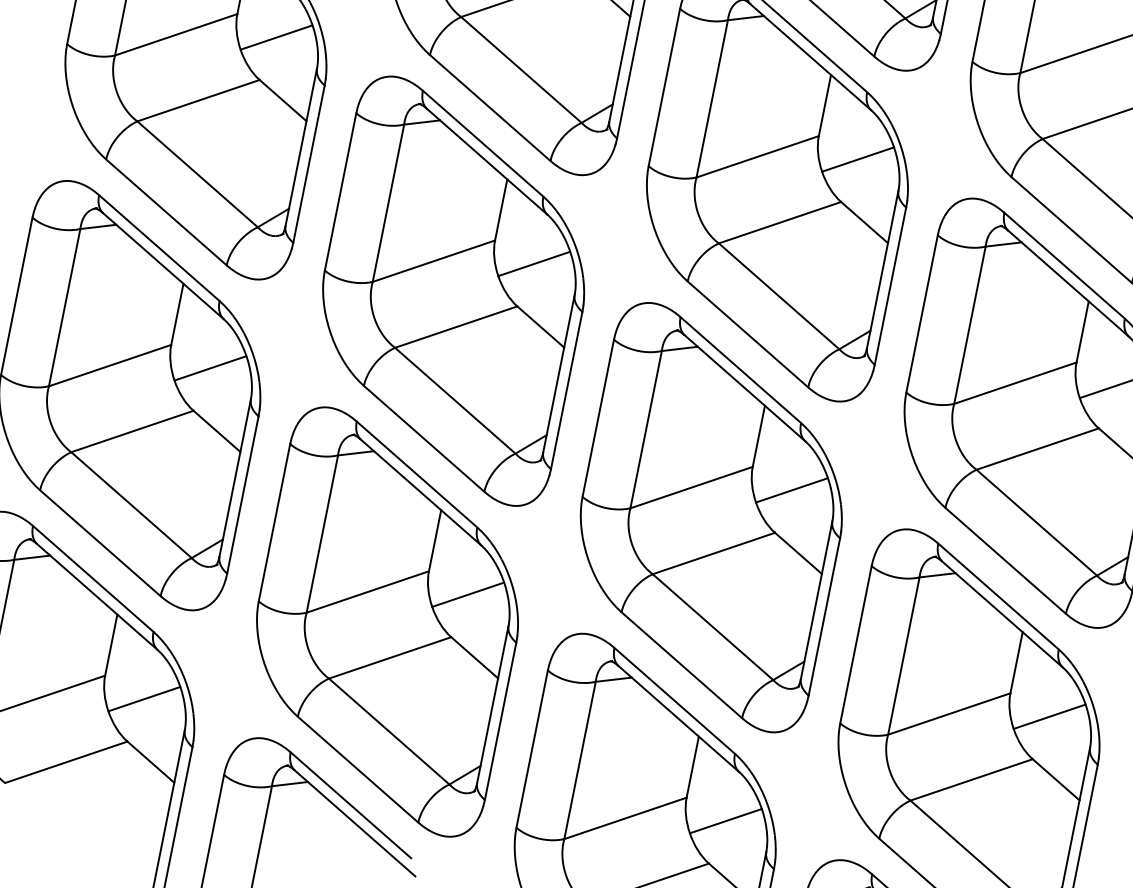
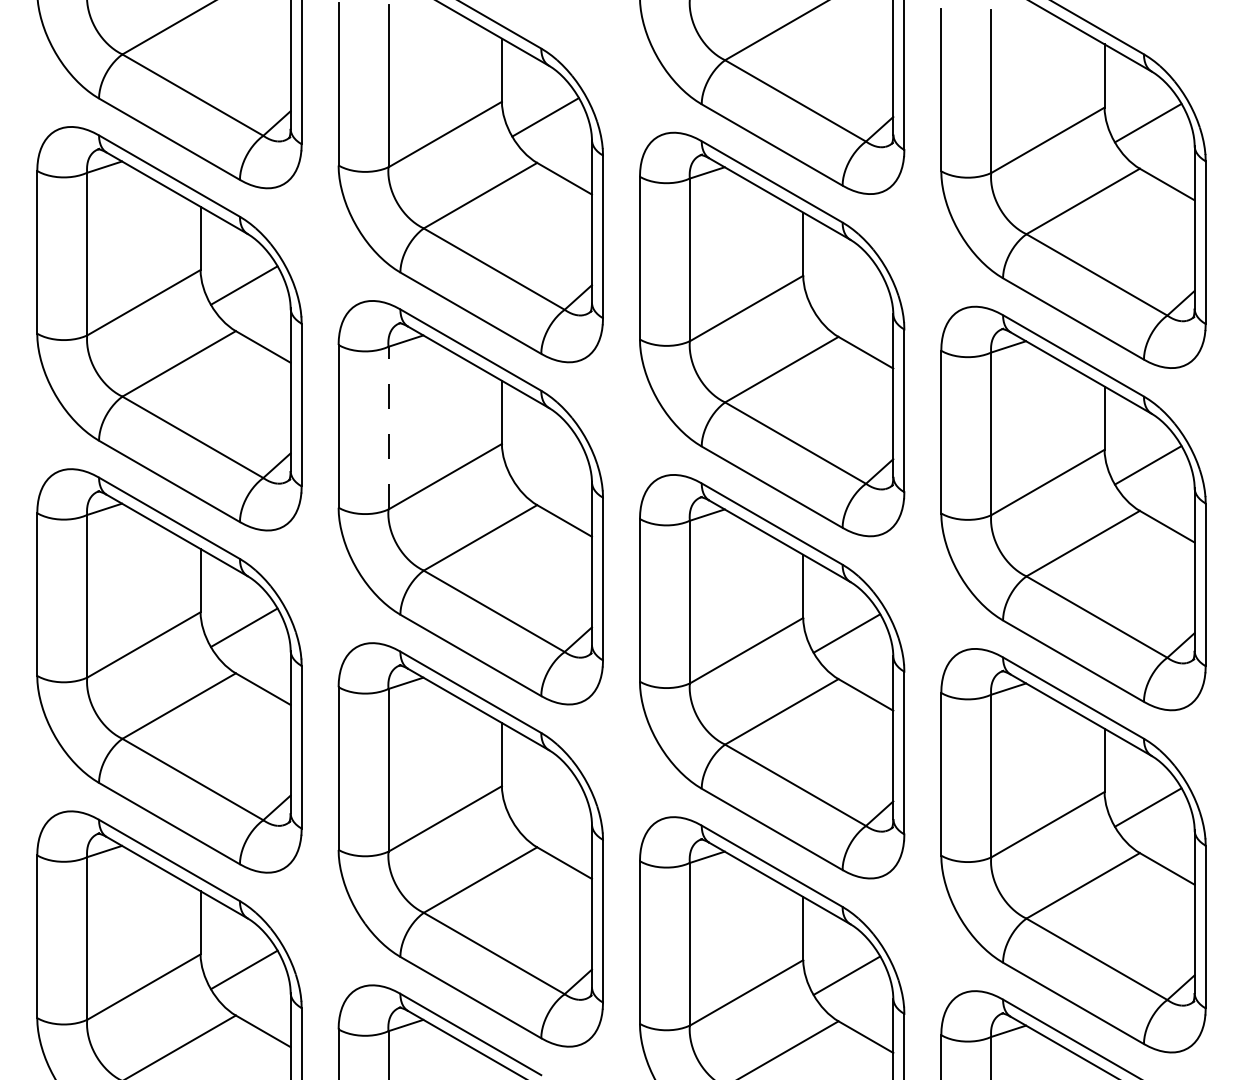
line: (857, 159) -> (846, 291), removed
line: (388, 202) -> (388, 427), solid -> dashed
line: (534, 263) -> (545, 459), removed
line: (468, 594) -> (545, 801), removed

